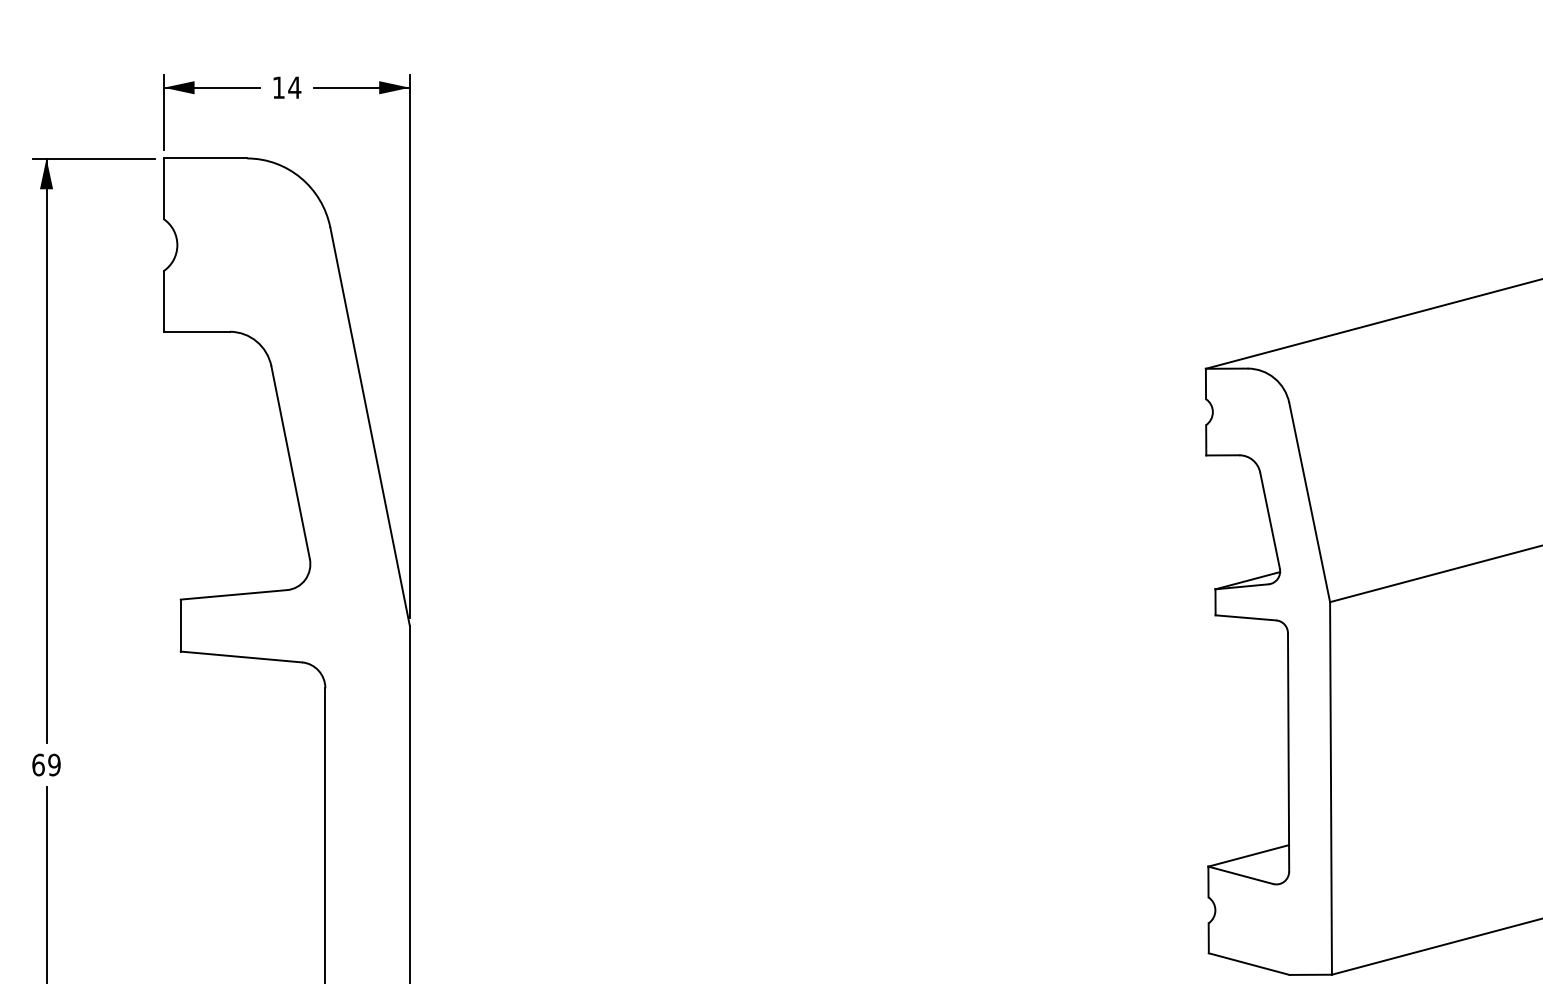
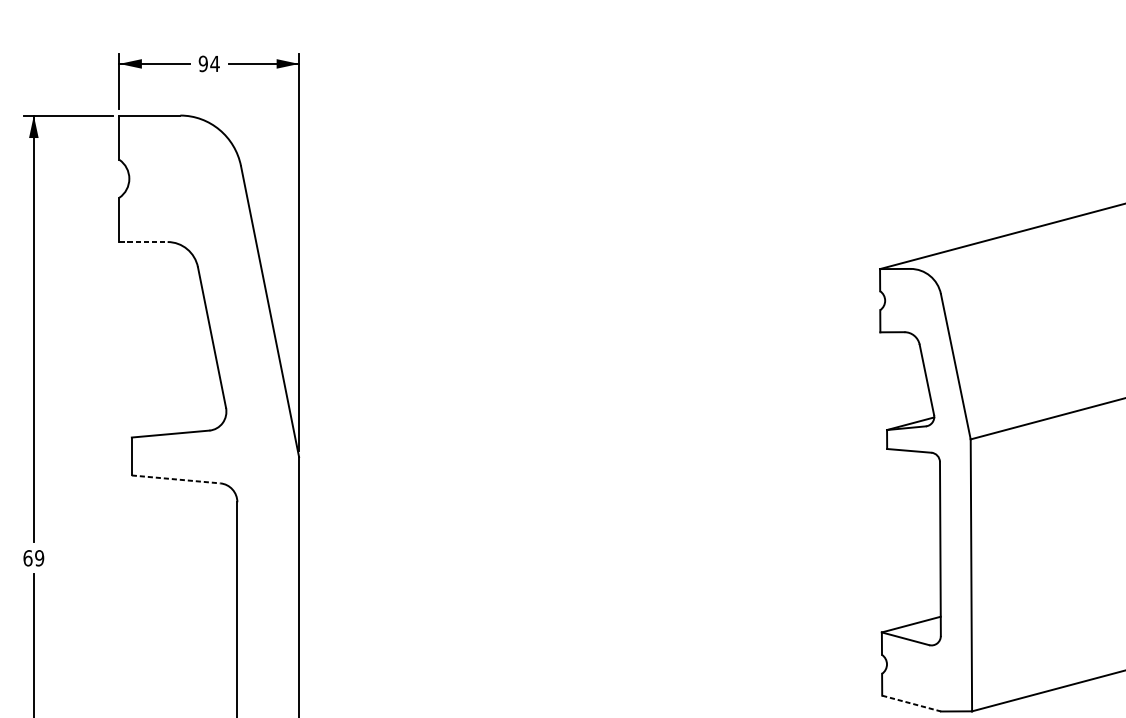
text: (278, 87) -> (203, 63), 14 -> 94
line: (197, 331) -> (144, 241), solid -> dashed
line: (241, 657) -> (176, 479), solid -> dashed
line: (1249, 964) -> (911, 703), solid -> dashed

